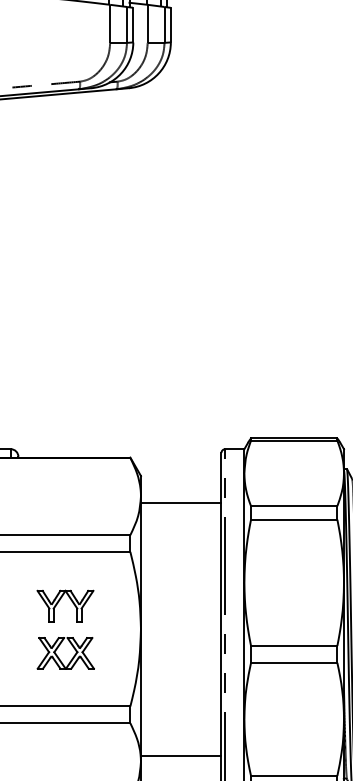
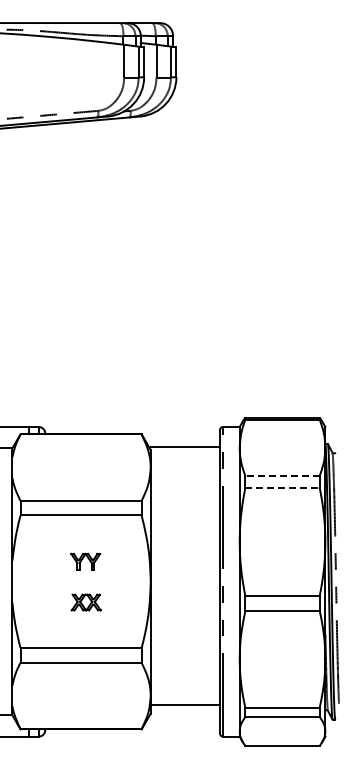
line: (180, 503) -> (184, 447), moved
line: (294, 505) -> (282, 475), solid -> dashed
line: (295, 519) -> (283, 487), solid -> dashed
part: (65, 605) -> (85, 561), size x0.6
part: (66, 653) -> (86, 602), size x0.6
line: (180, 755) -> (184, 704), moved

